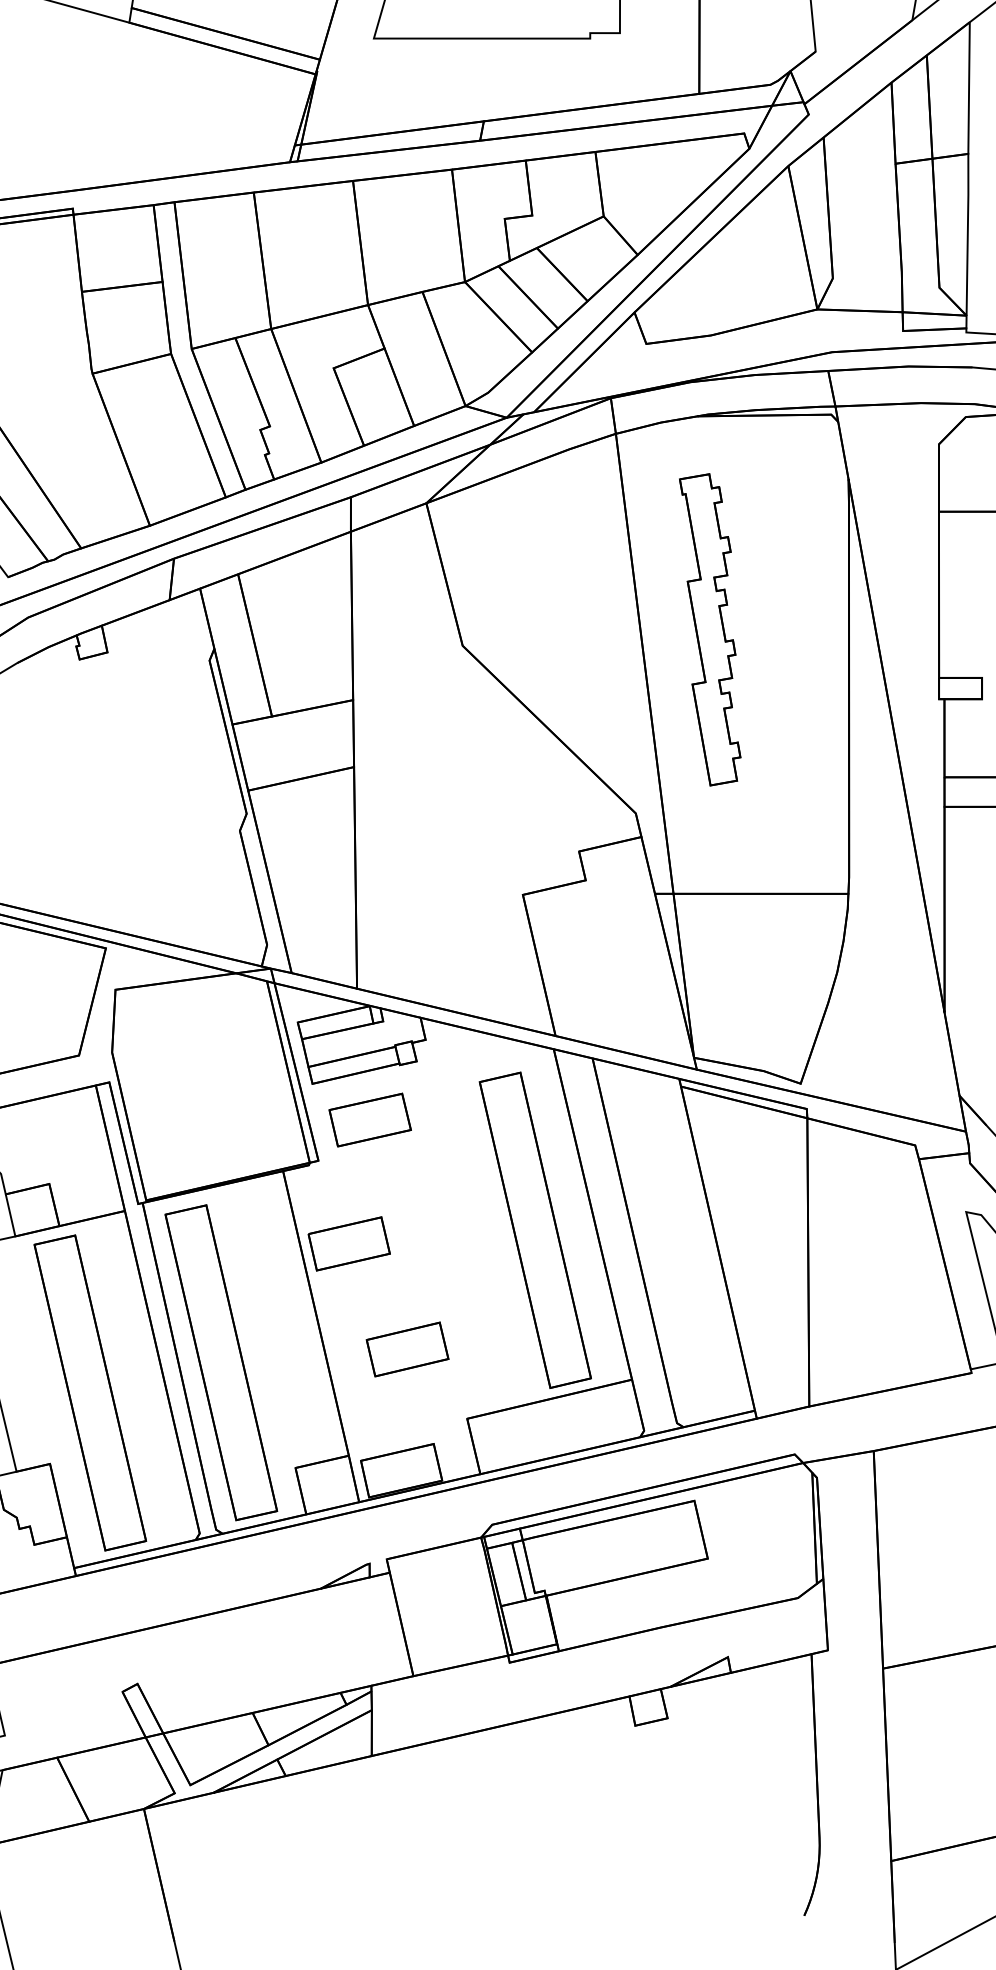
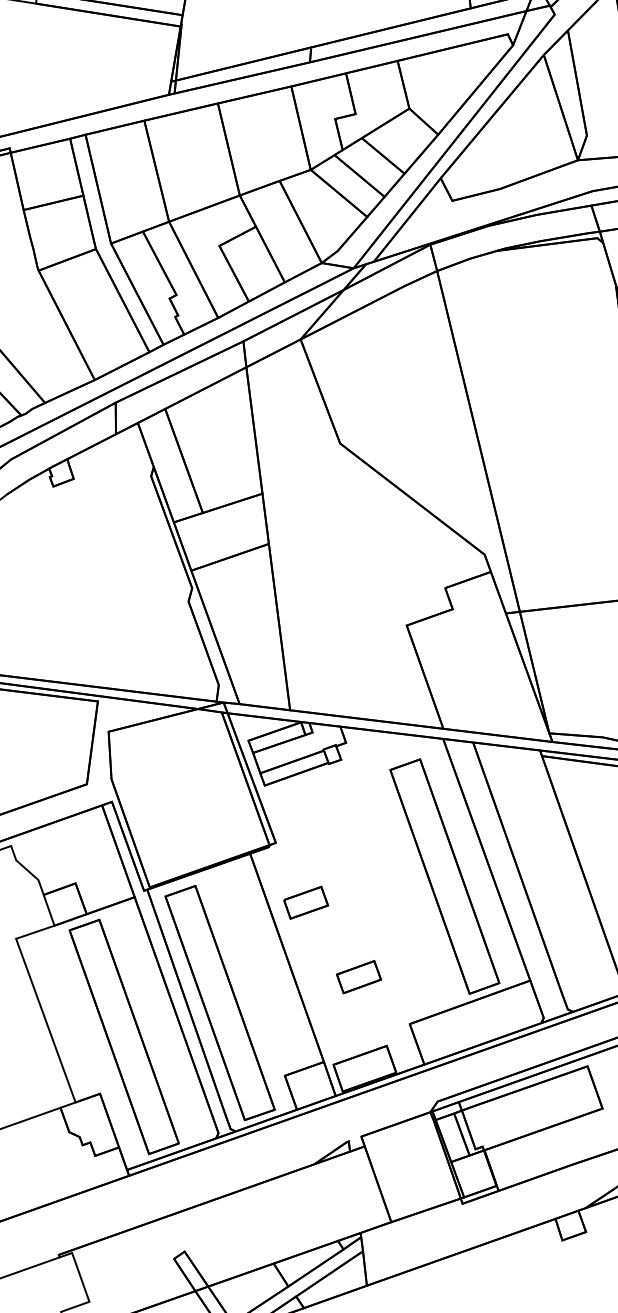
part: (710, 629) -> (525, 410), removed
part: (369, 1119) -> (310, 807), removed
part: (348, 1243) -> (305, 902), size x0.7
part: (407, 1349) -> (358, 977), size x0.7

